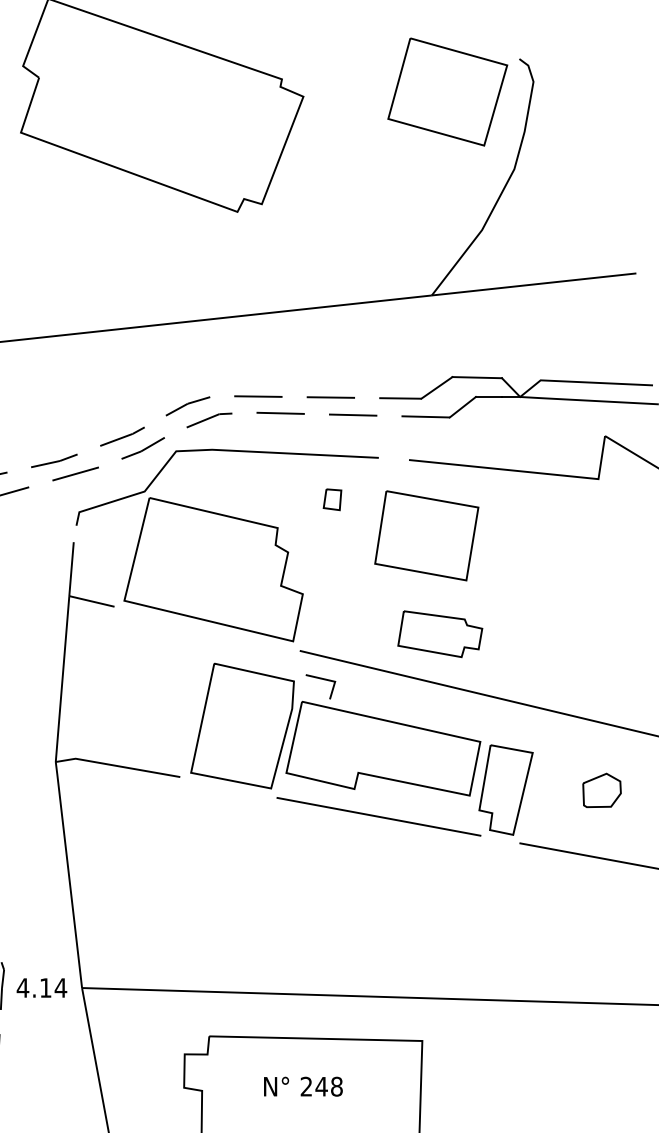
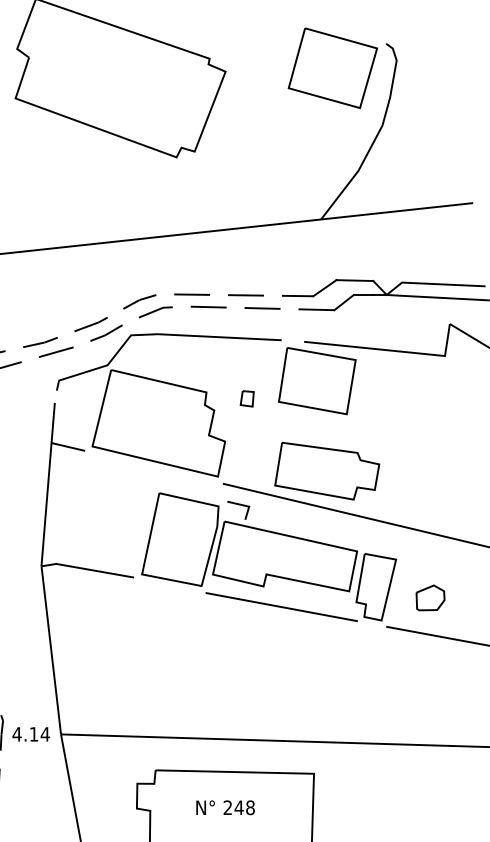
part: (332, 499) -> (247, 398), moved
part: (426, 535) -> (317, 380), moved
part: (440, 634) -> (327, 471), size x1.67
part: (601, 790) -> (430, 597), moved

